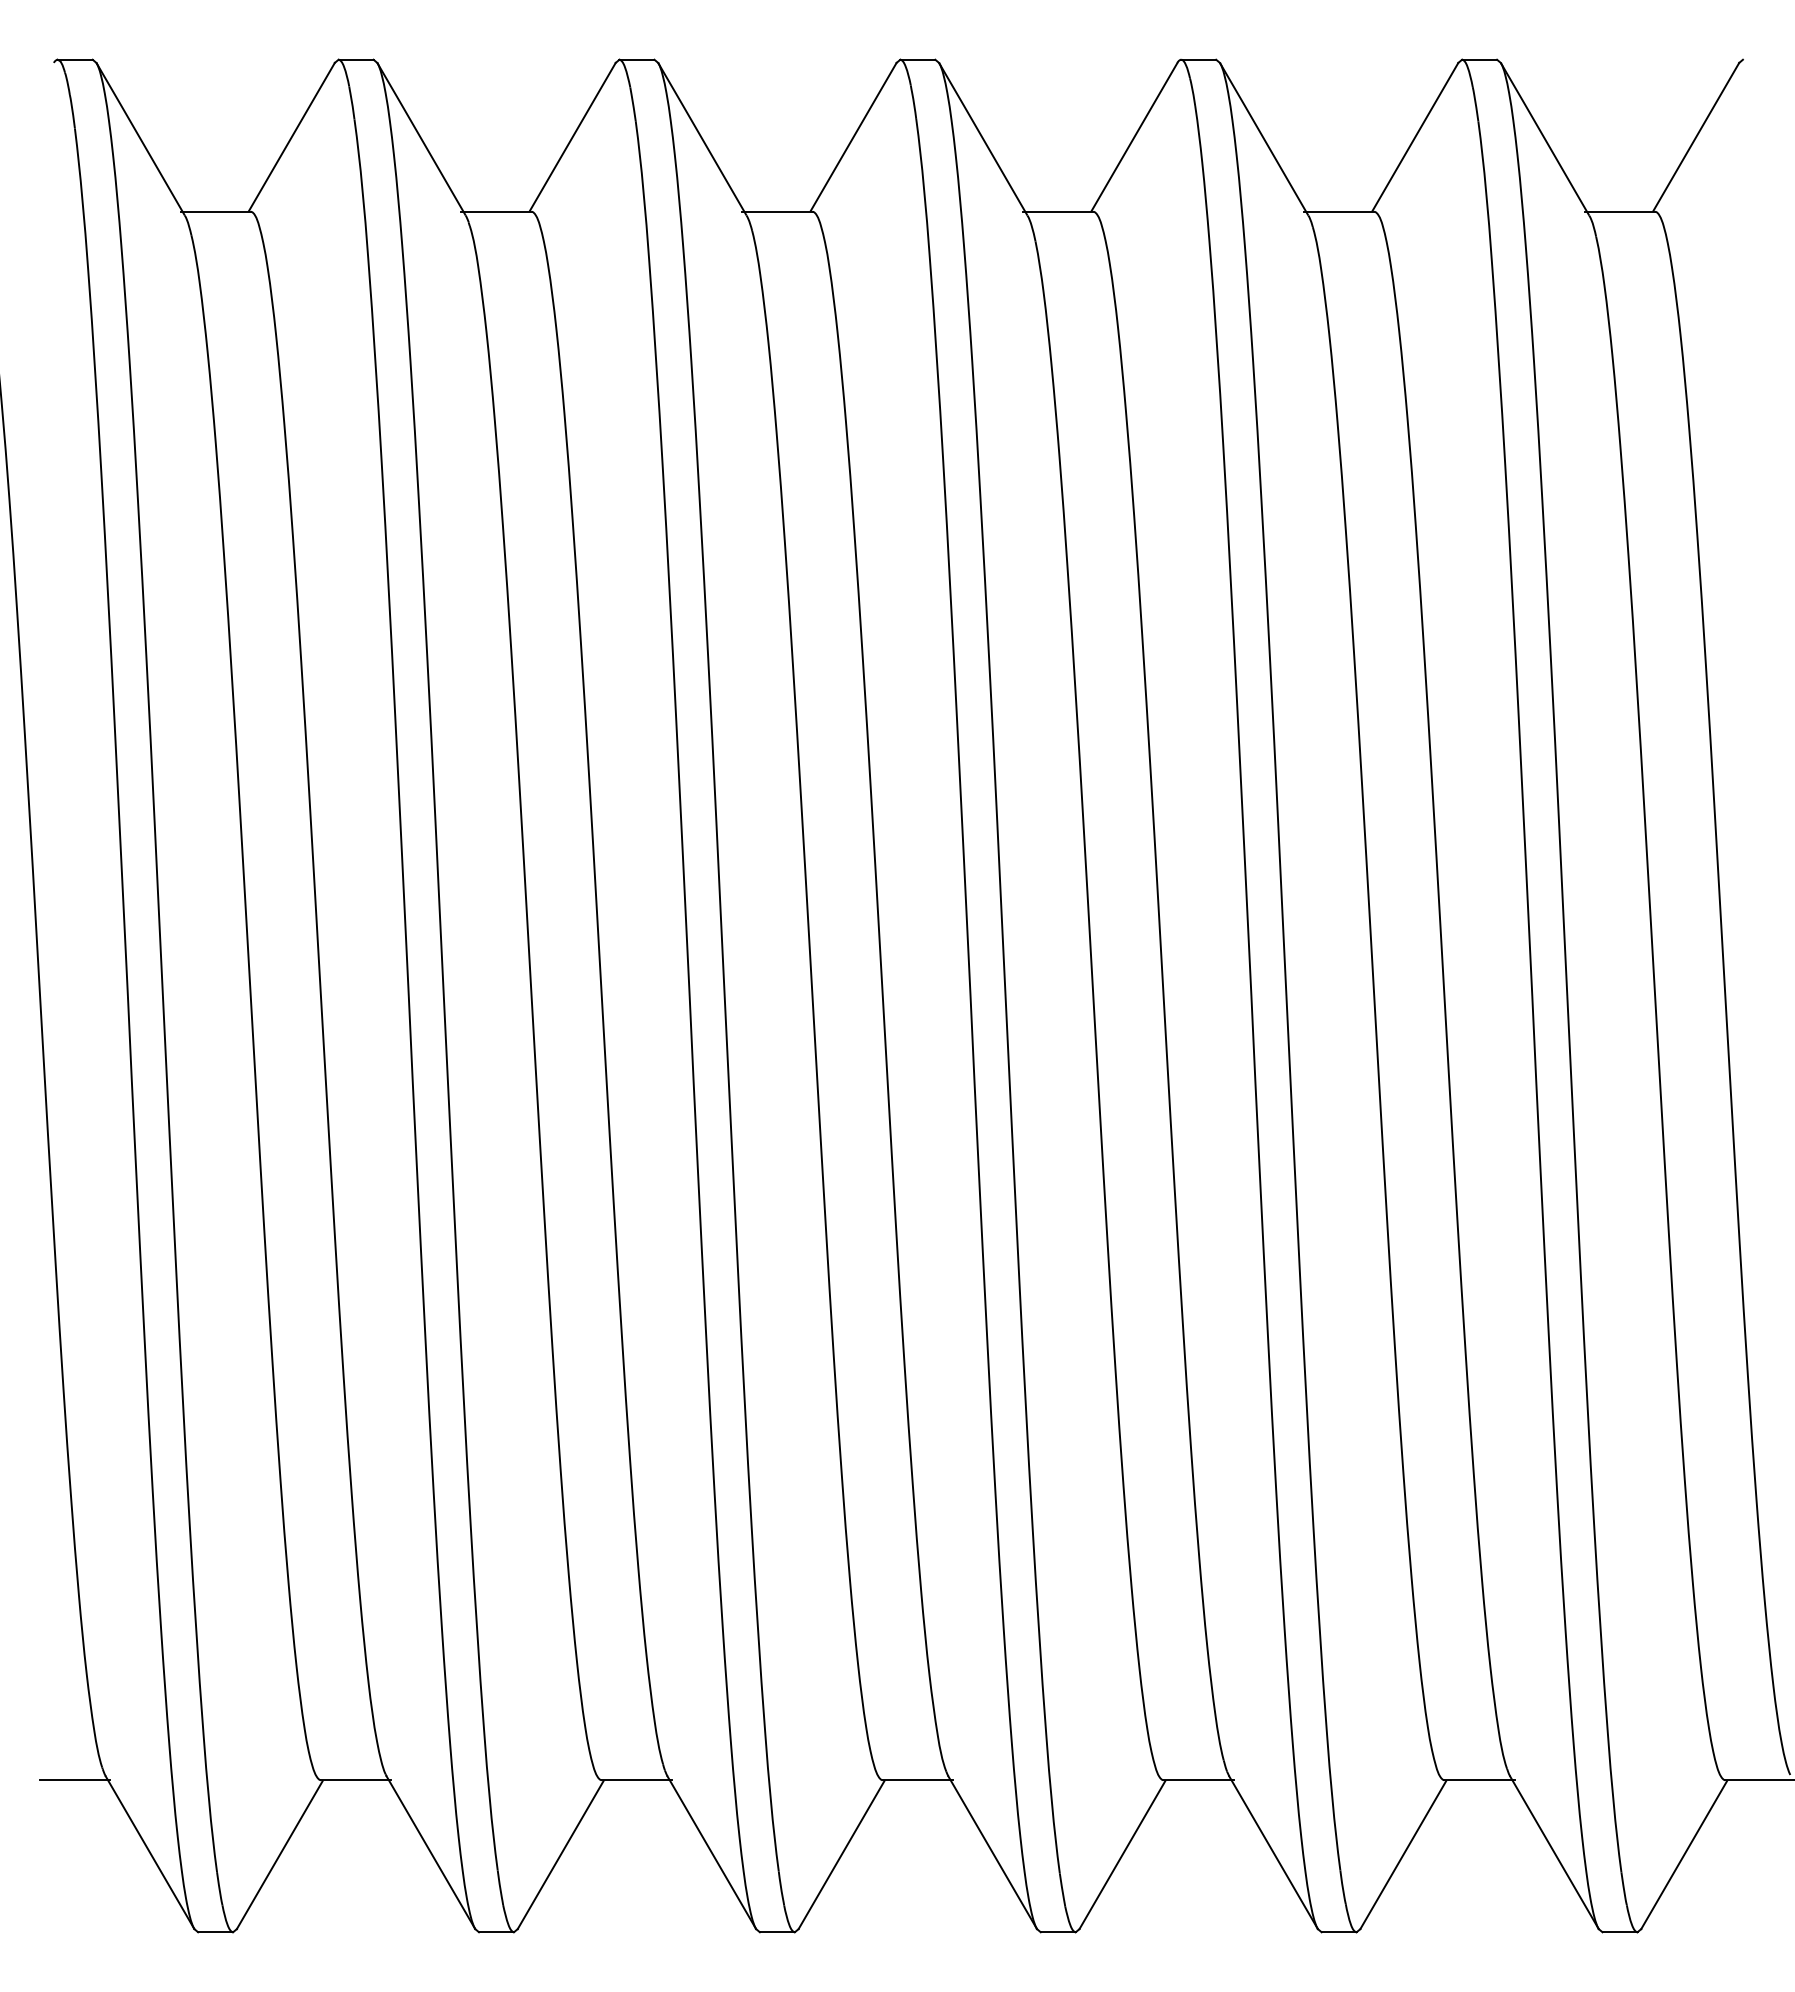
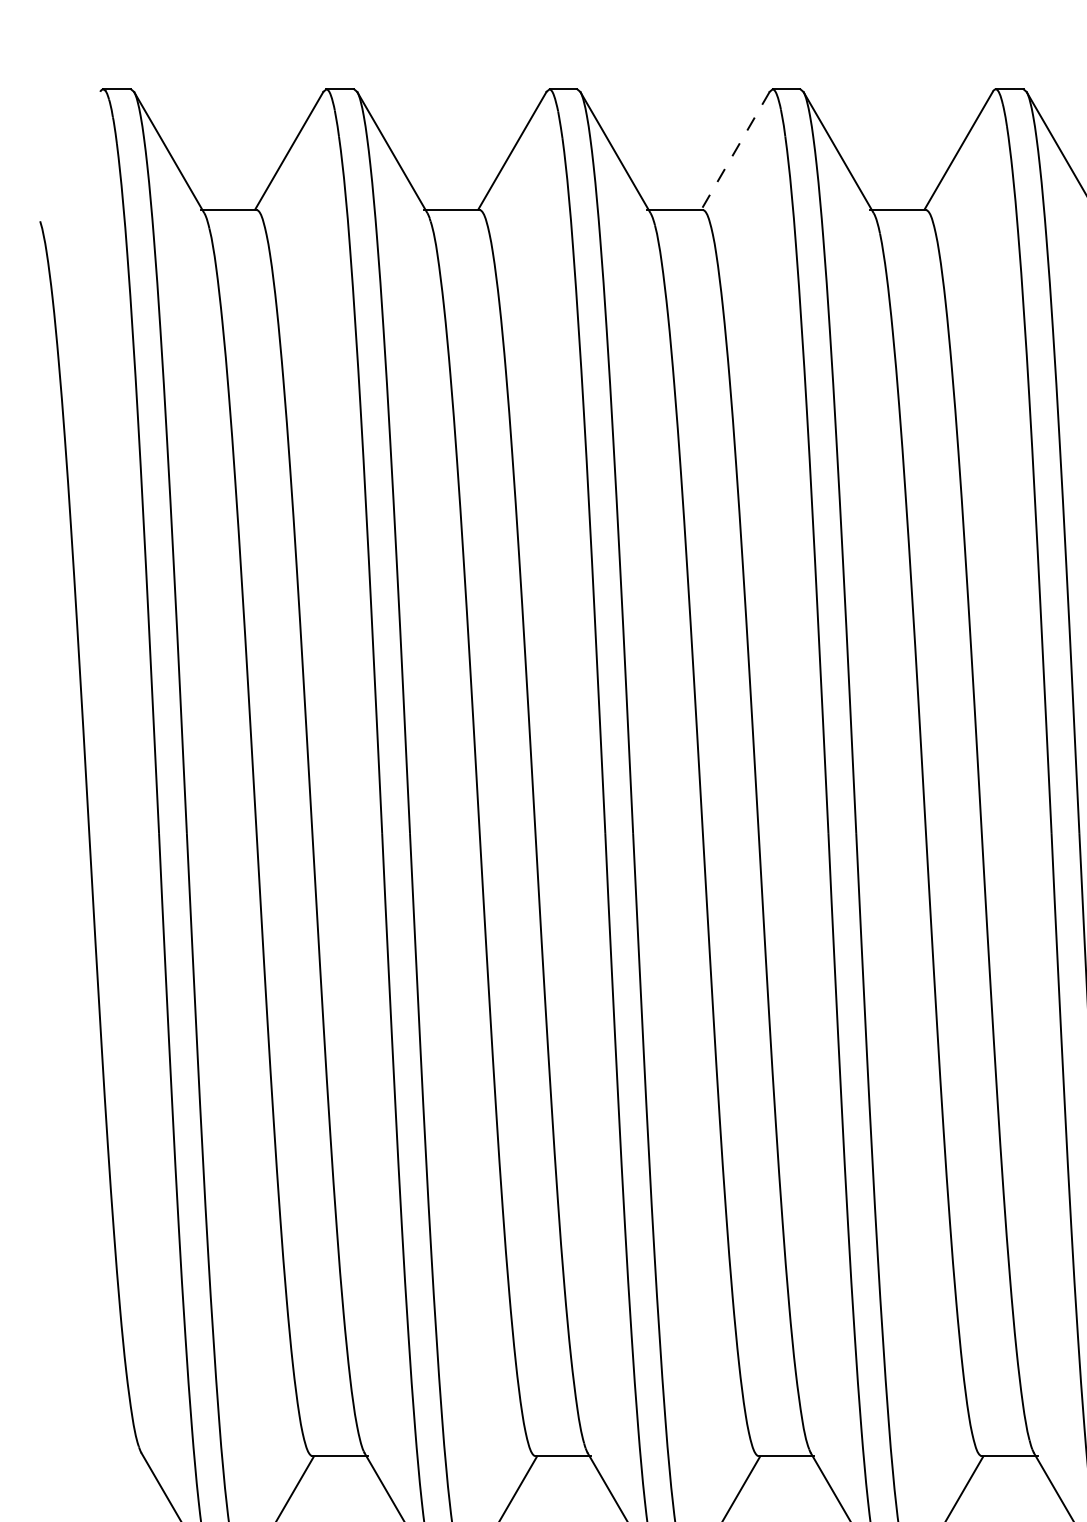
line: (853, 137) -> (735, 151), solid -> dashed
line: (75, 1780) -> (117, 1456), removed

